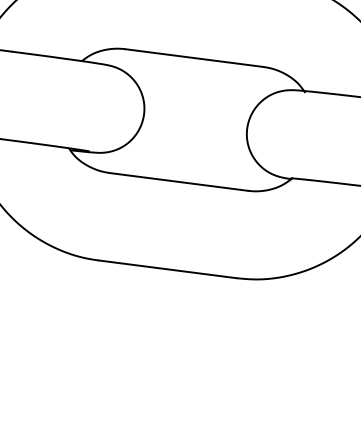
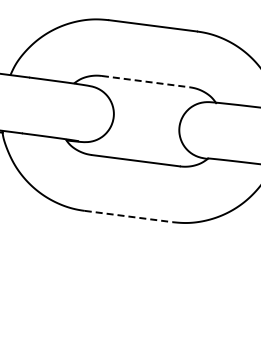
line: (195, 57) -> (146, 81), solid -> dashed
line: (168, 269) -> (129, 216), solid -> dashed

